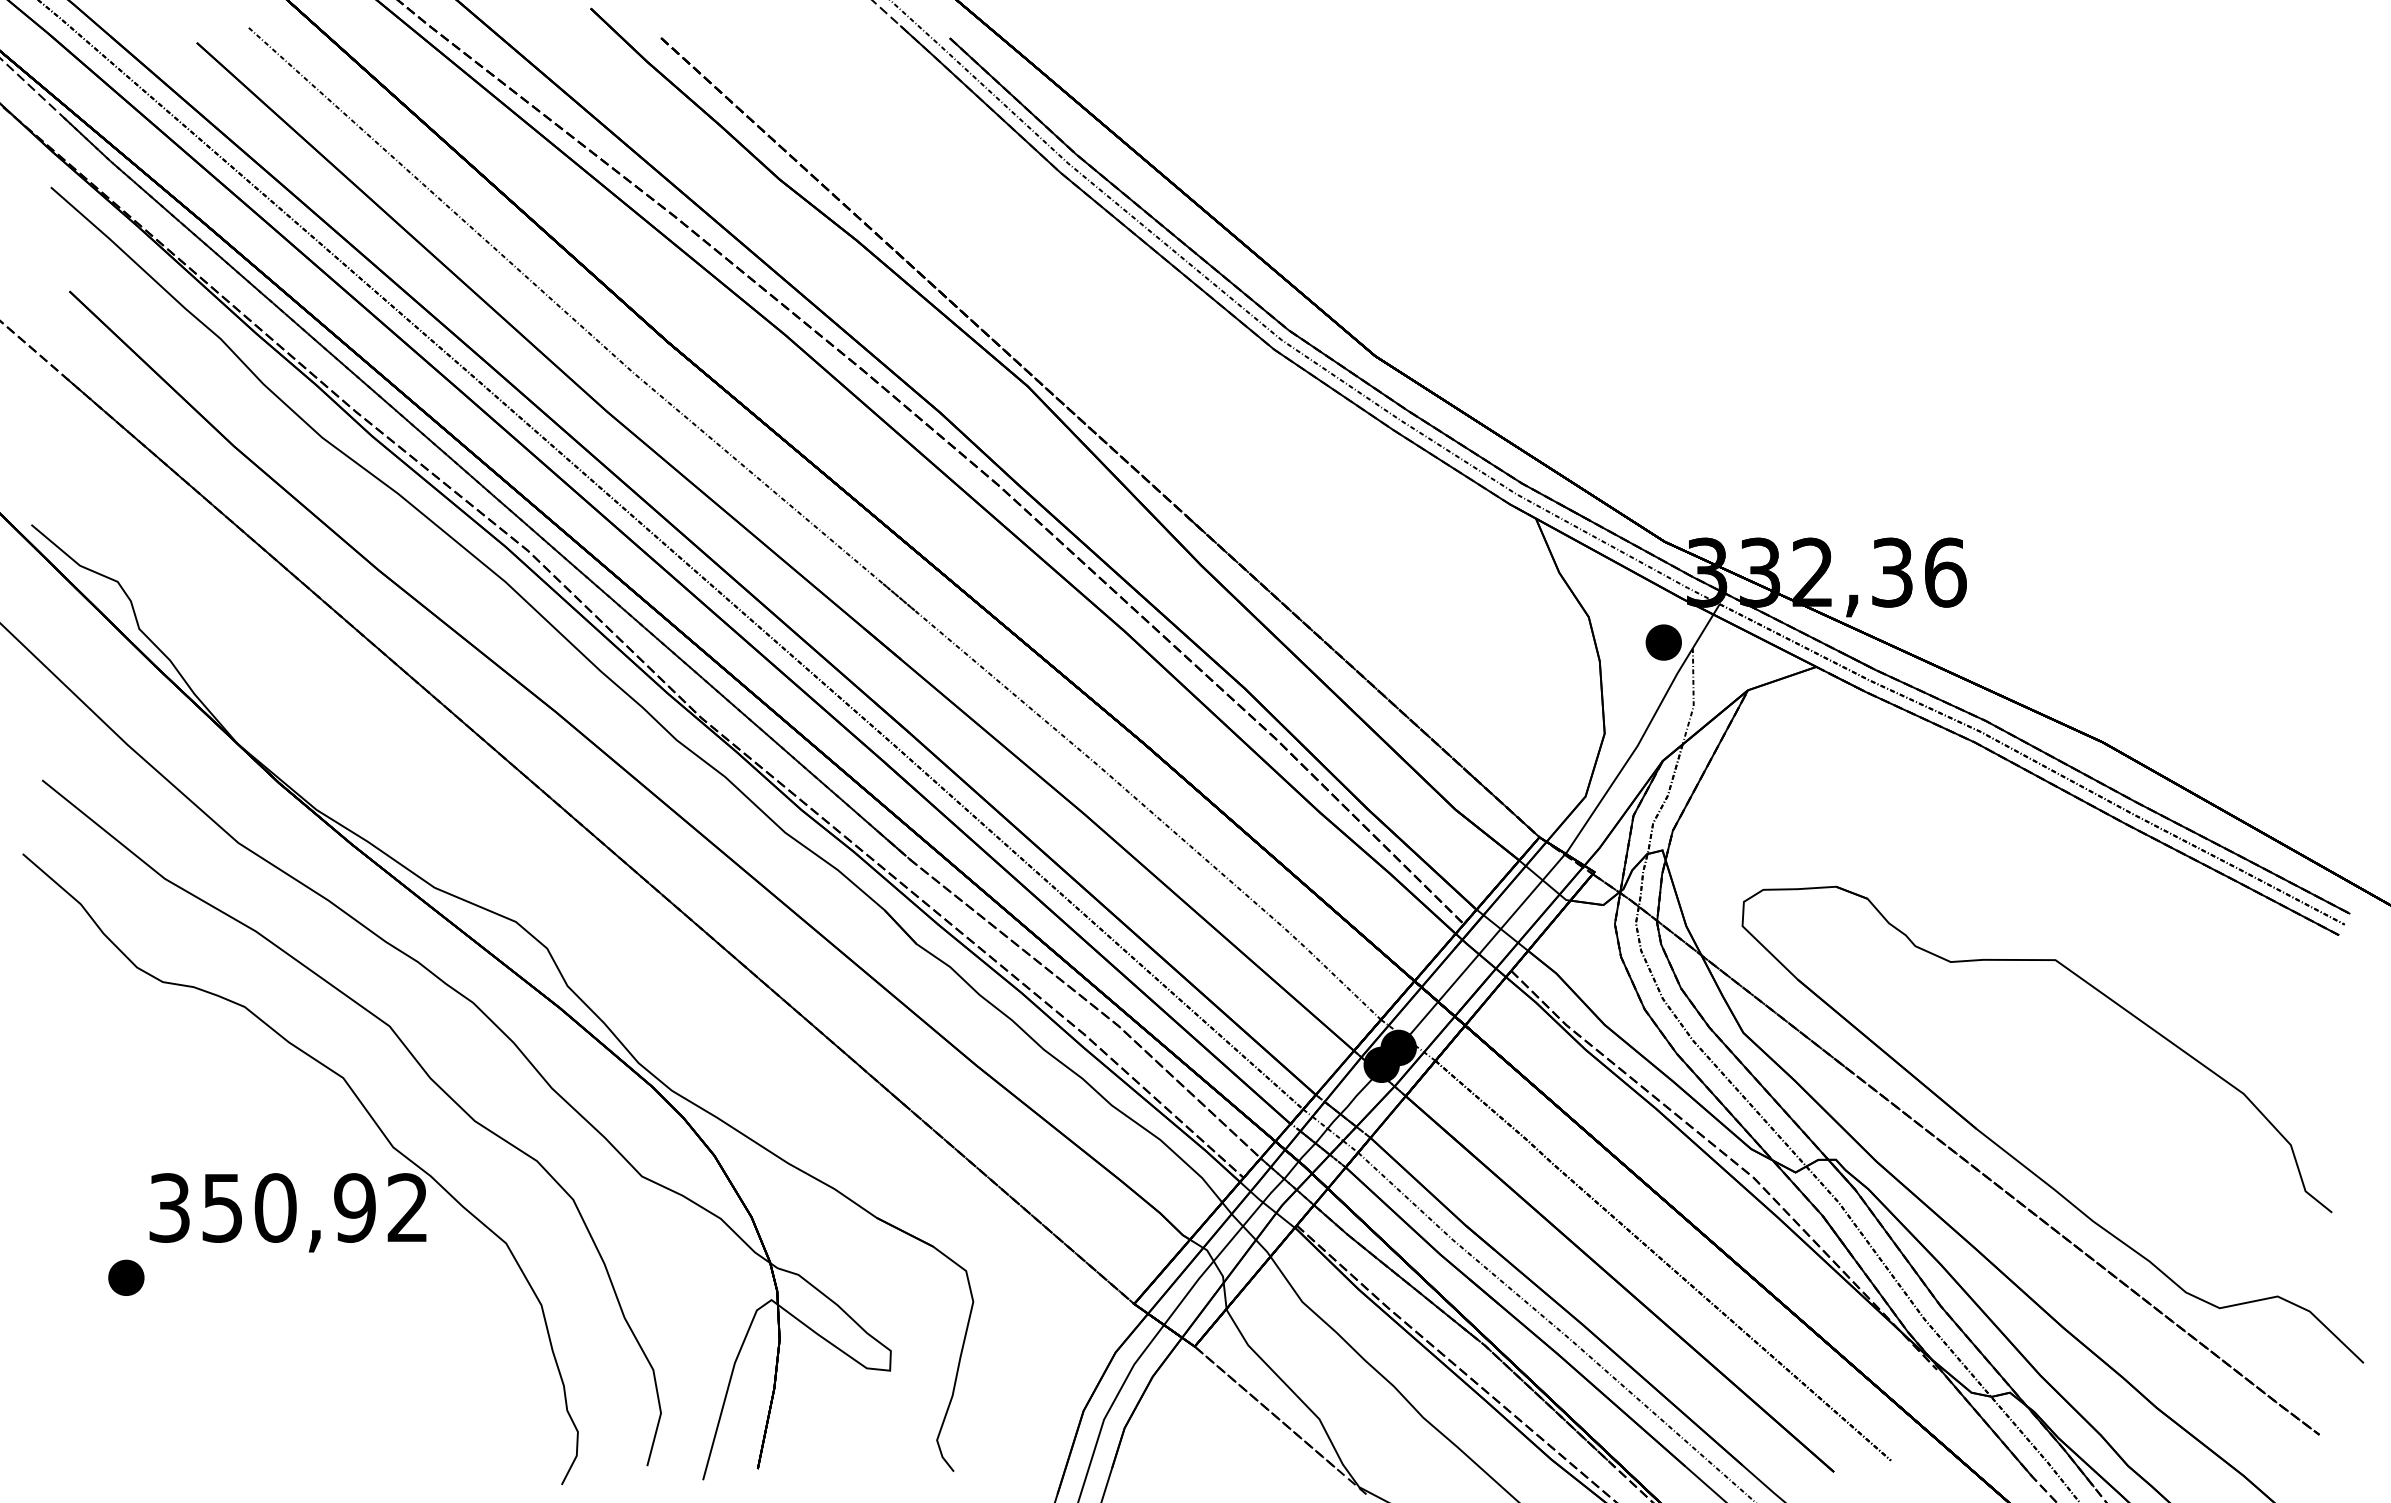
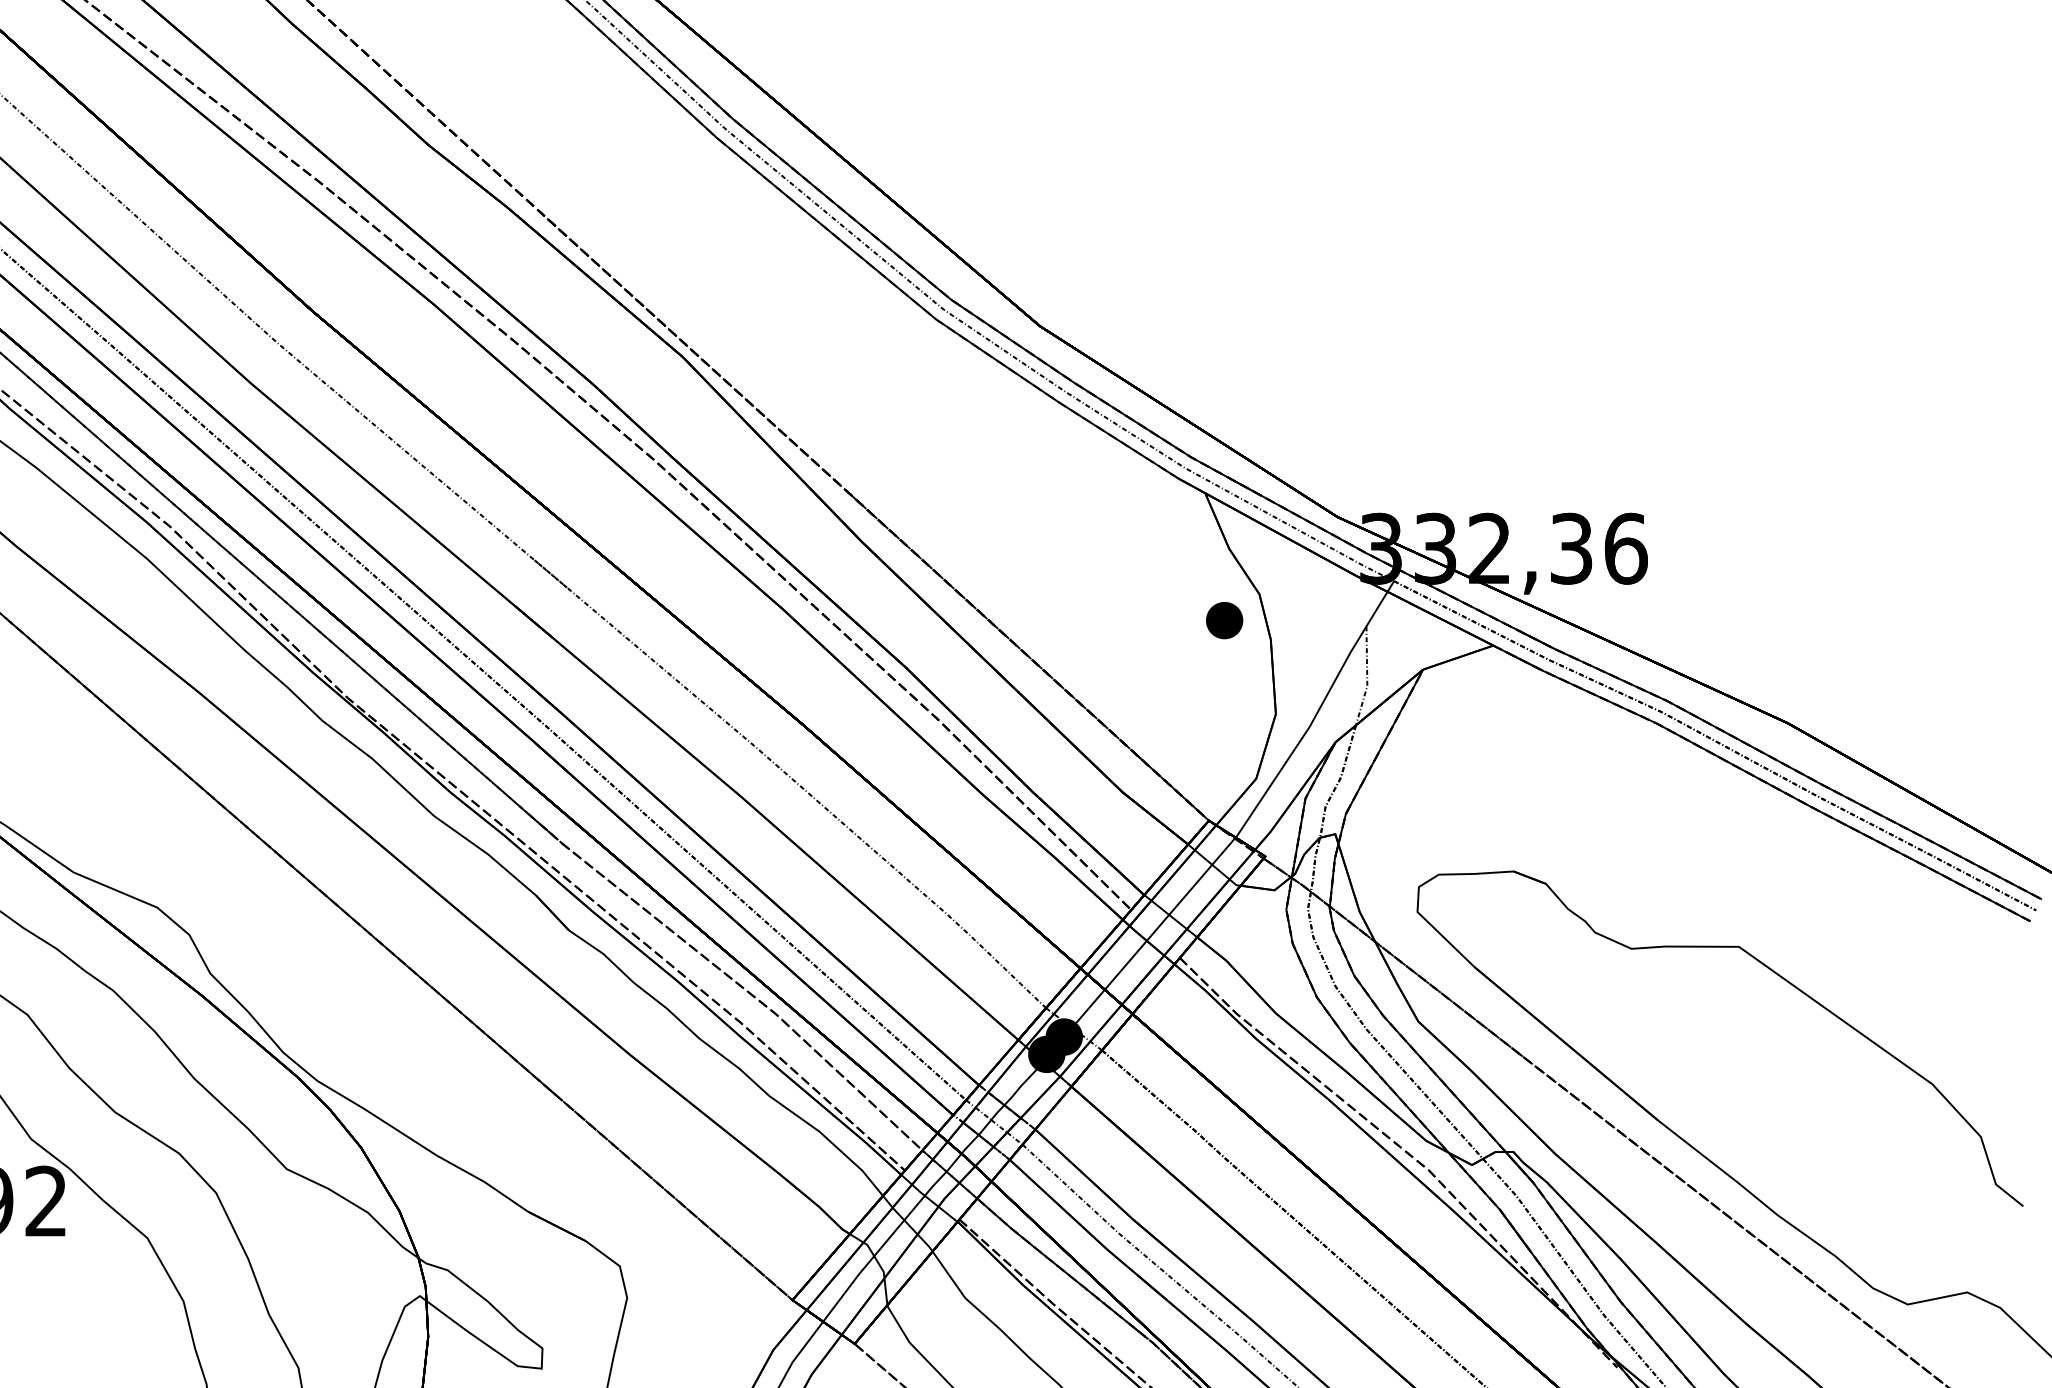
part: (1663, 642) -> (1224, 620), moved

